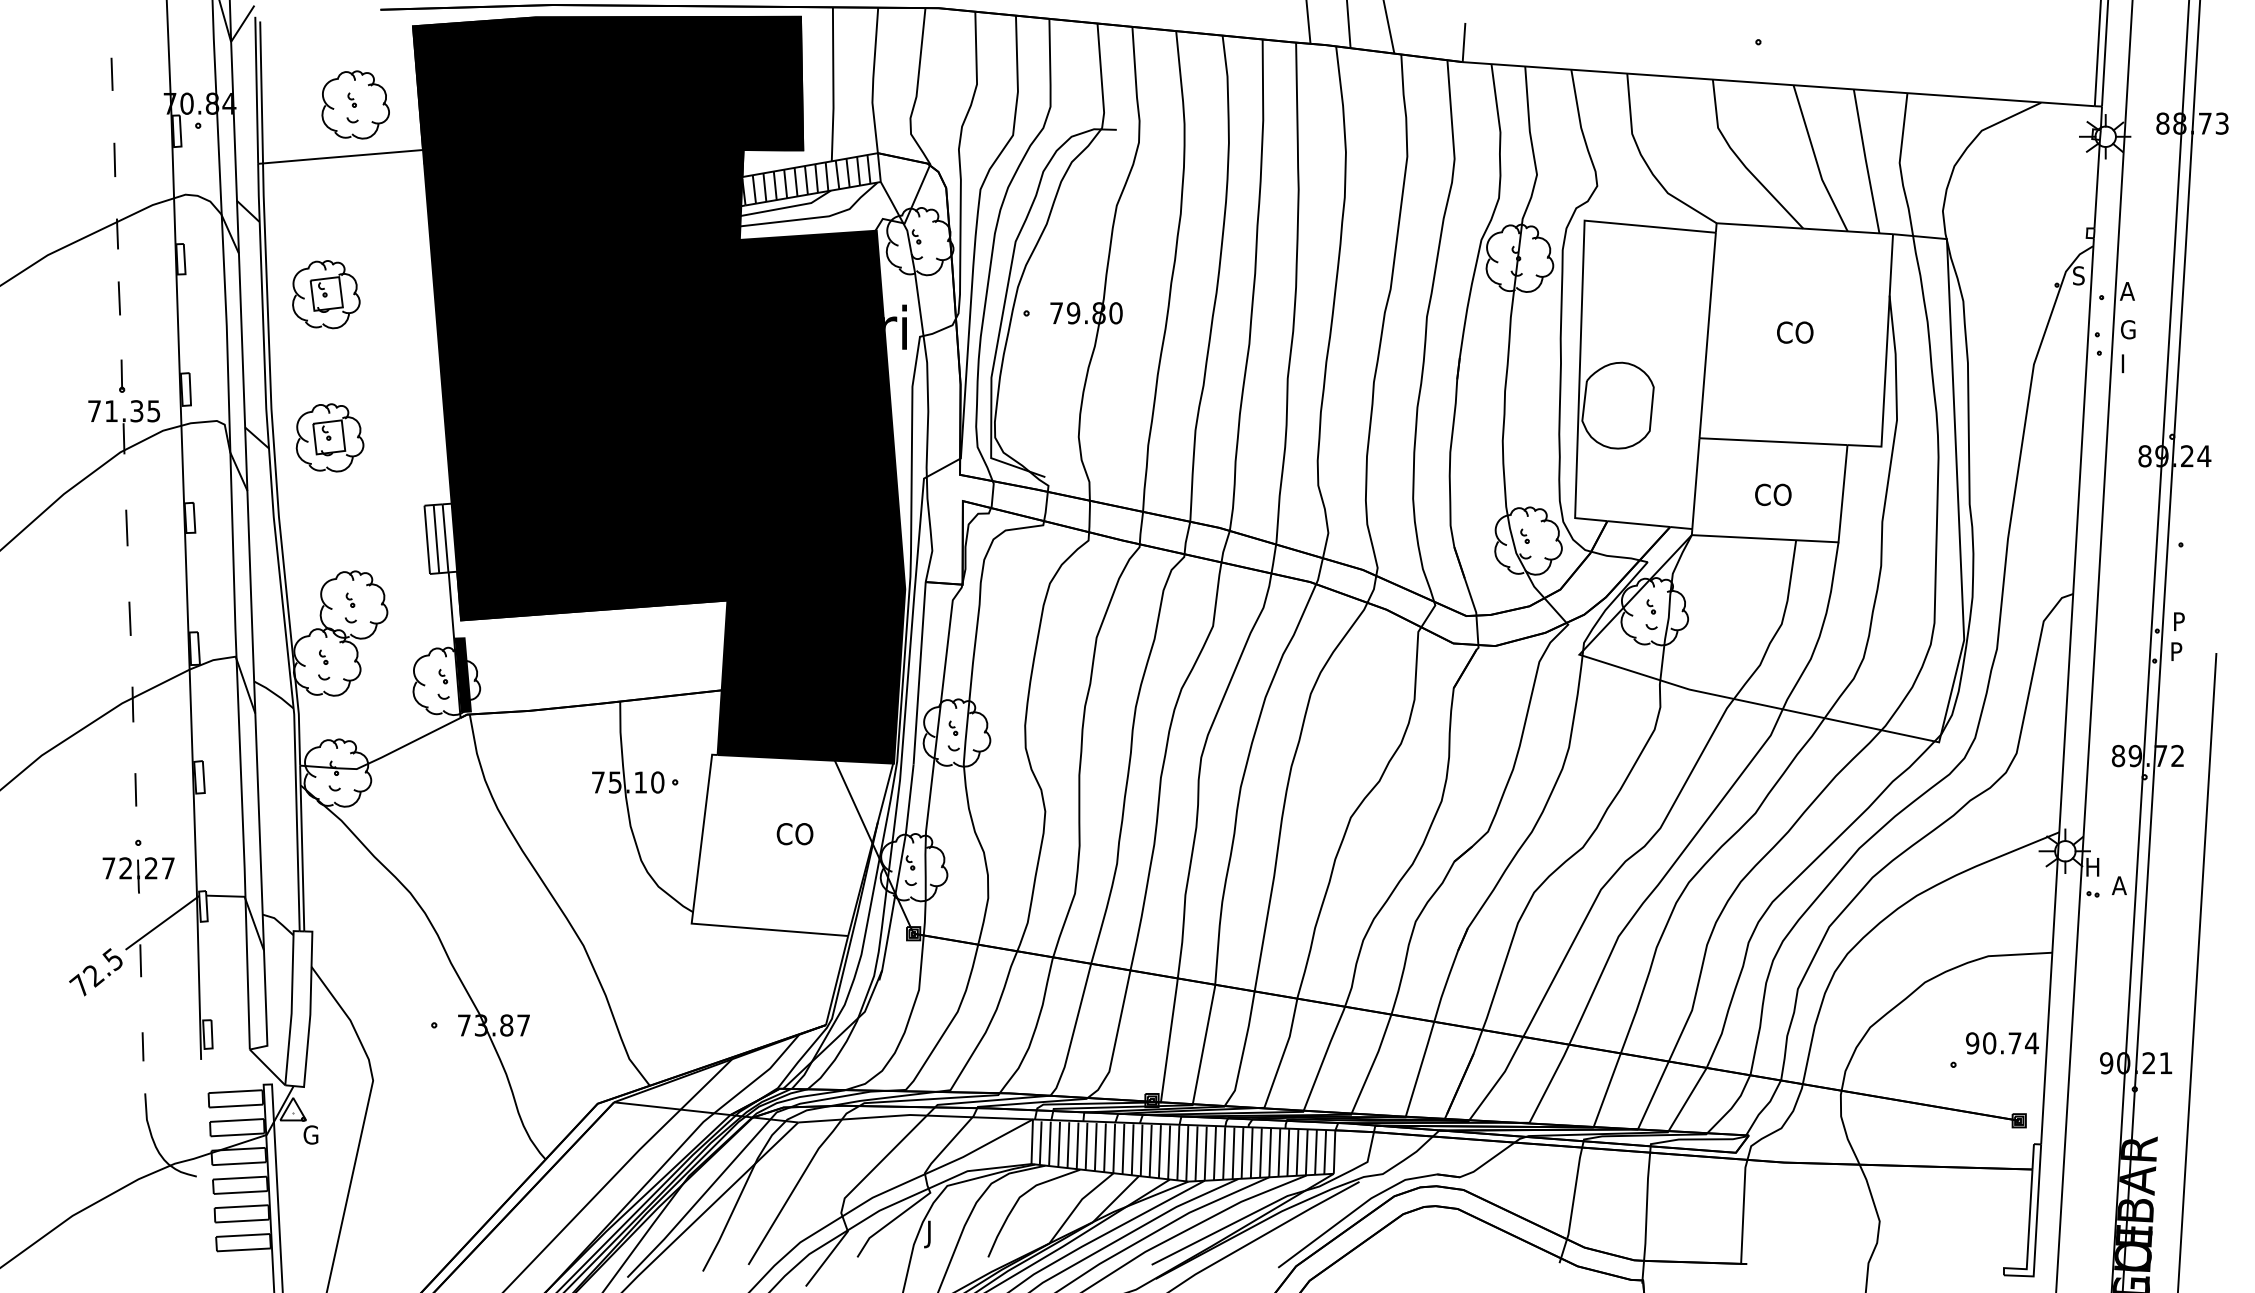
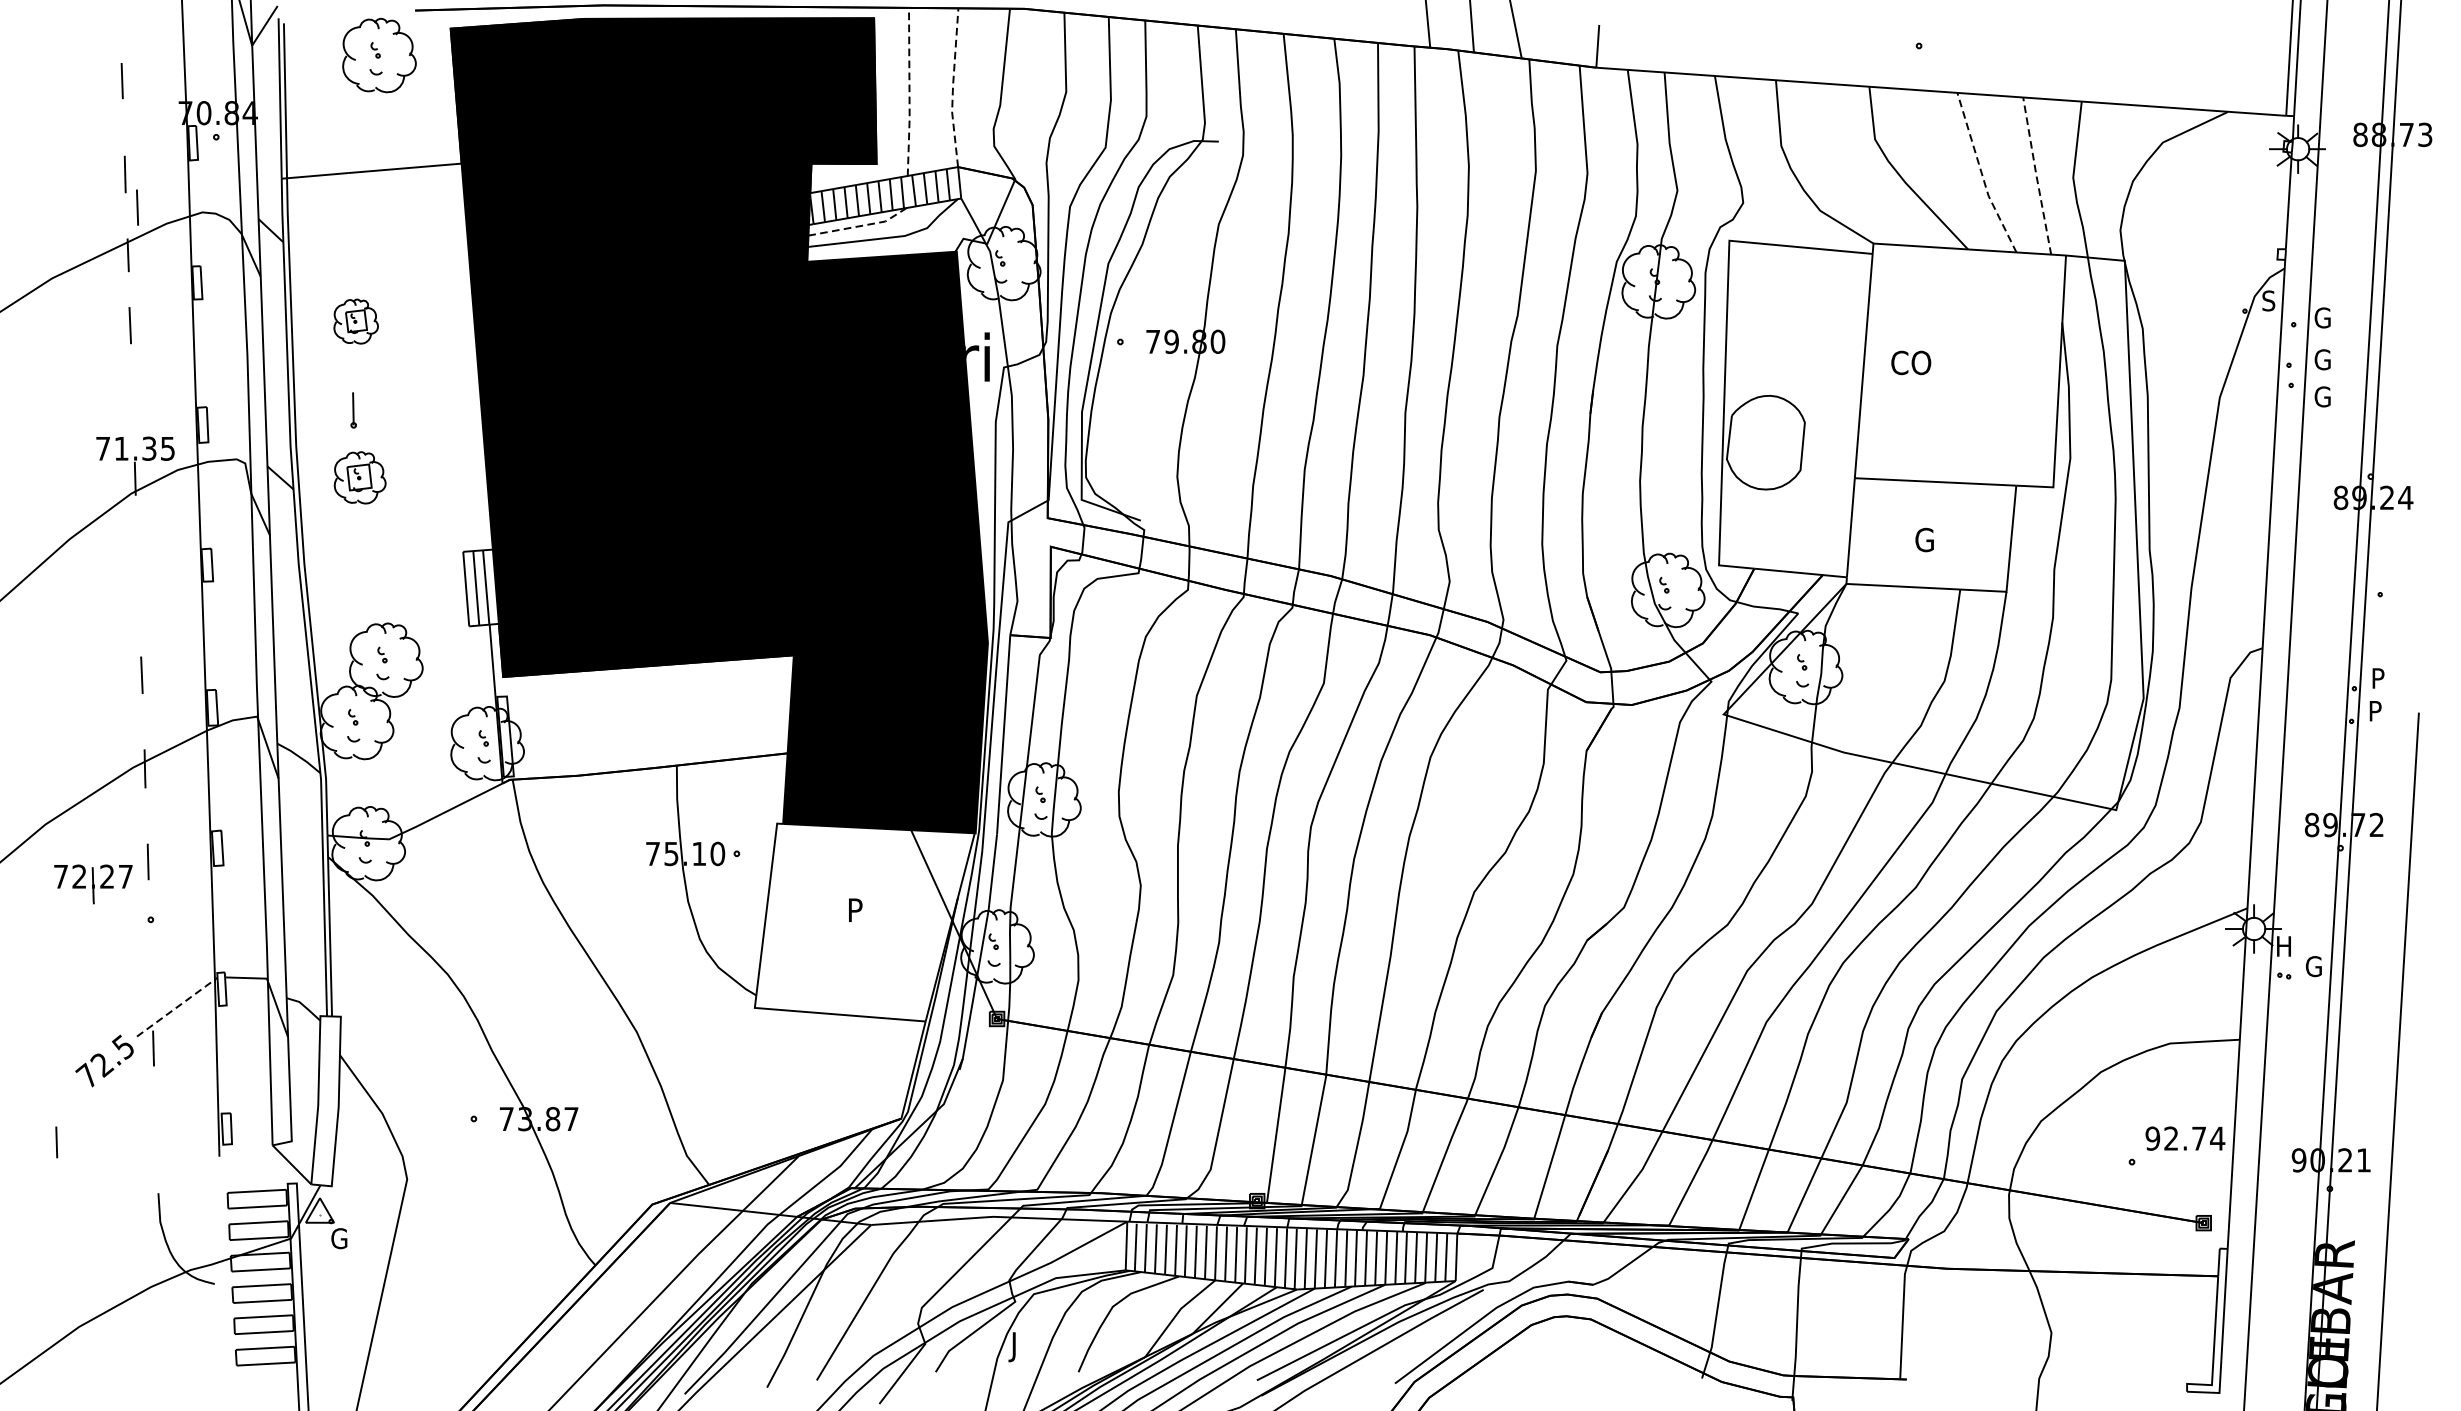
line: (873, 80) -> (953, 87), solid -> dashed
line: (833, 85) -> (909, 93), solid -> dashed
part: (355, 104) -> (379, 55), moved
line: (1816, 160) -> (1982, 175), solid -> dashed
line: (1866, 161) -> (2037, 176), solid -> dashed
line: (125, 189) -> (136, 206), added
line: (788, 207) -> (860, 226), solid -> dashed
text: (2127, 291) -> (2321, 318), A -> G
part: (326, 294) -> (356, 321), size x0.6
text: (1795, 332) -> (1911, 362), moved
text: (2127, 363) -> (2321, 396), I -> G
part: (122, 375) -> (354, 409), moved
part: (329, 437) -> (359, 477), size x0.7
text: (1778, 494) -> (1941, 539), CO -> G
line: (126, 527) -> (138, 575), removed
fill: (462, 675) -> (504, 737), removed
text: (794, 834) -> (867, 910), CO -> P
part: (138, 875) -> (93, 884), moved
text: (2119, 885) -> (2313, 966), A -> G
line: (163, 922) -> (178, 1006), solid -> dashed
text: (1989, 1043) -> (2171, 1138), 90.74 -> 92.74
line: (142, 1046) -> (56, 1142), moved

